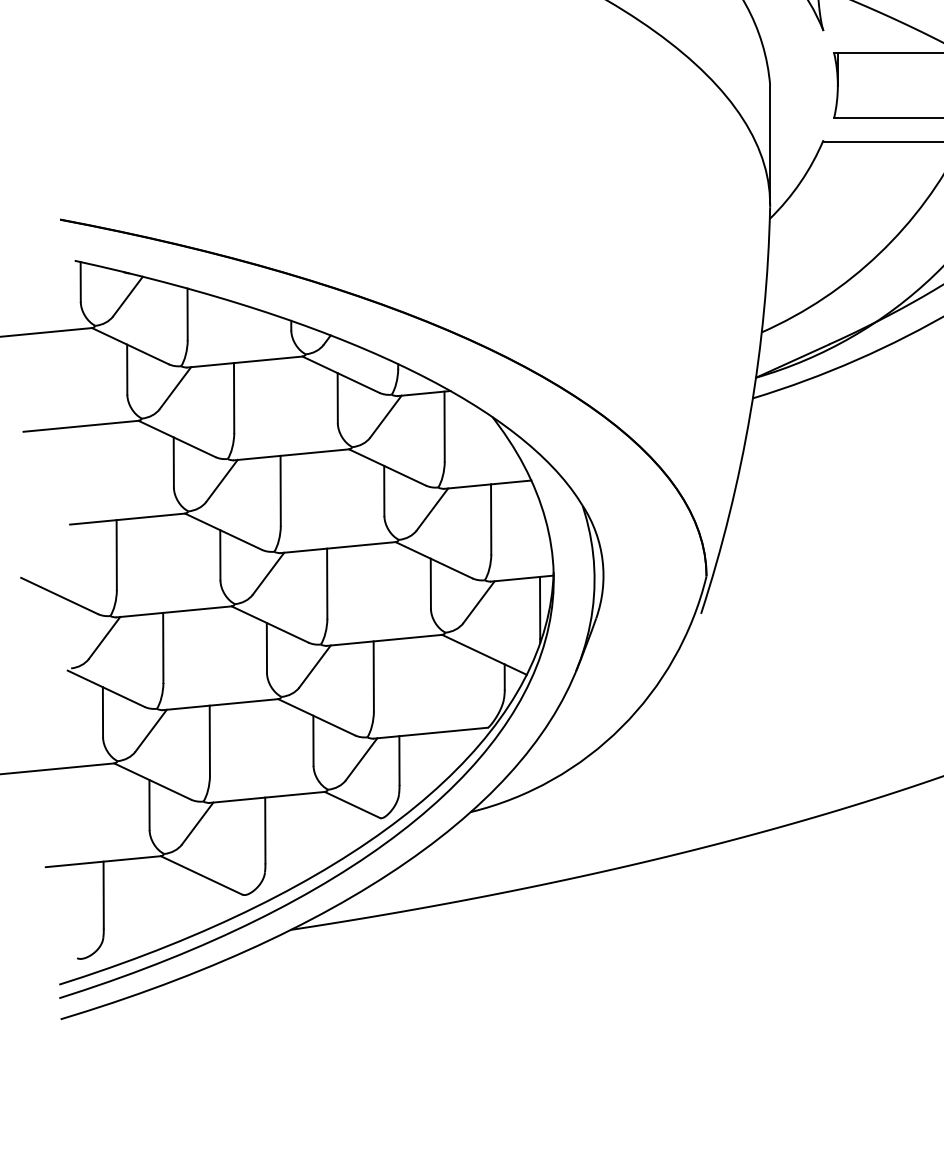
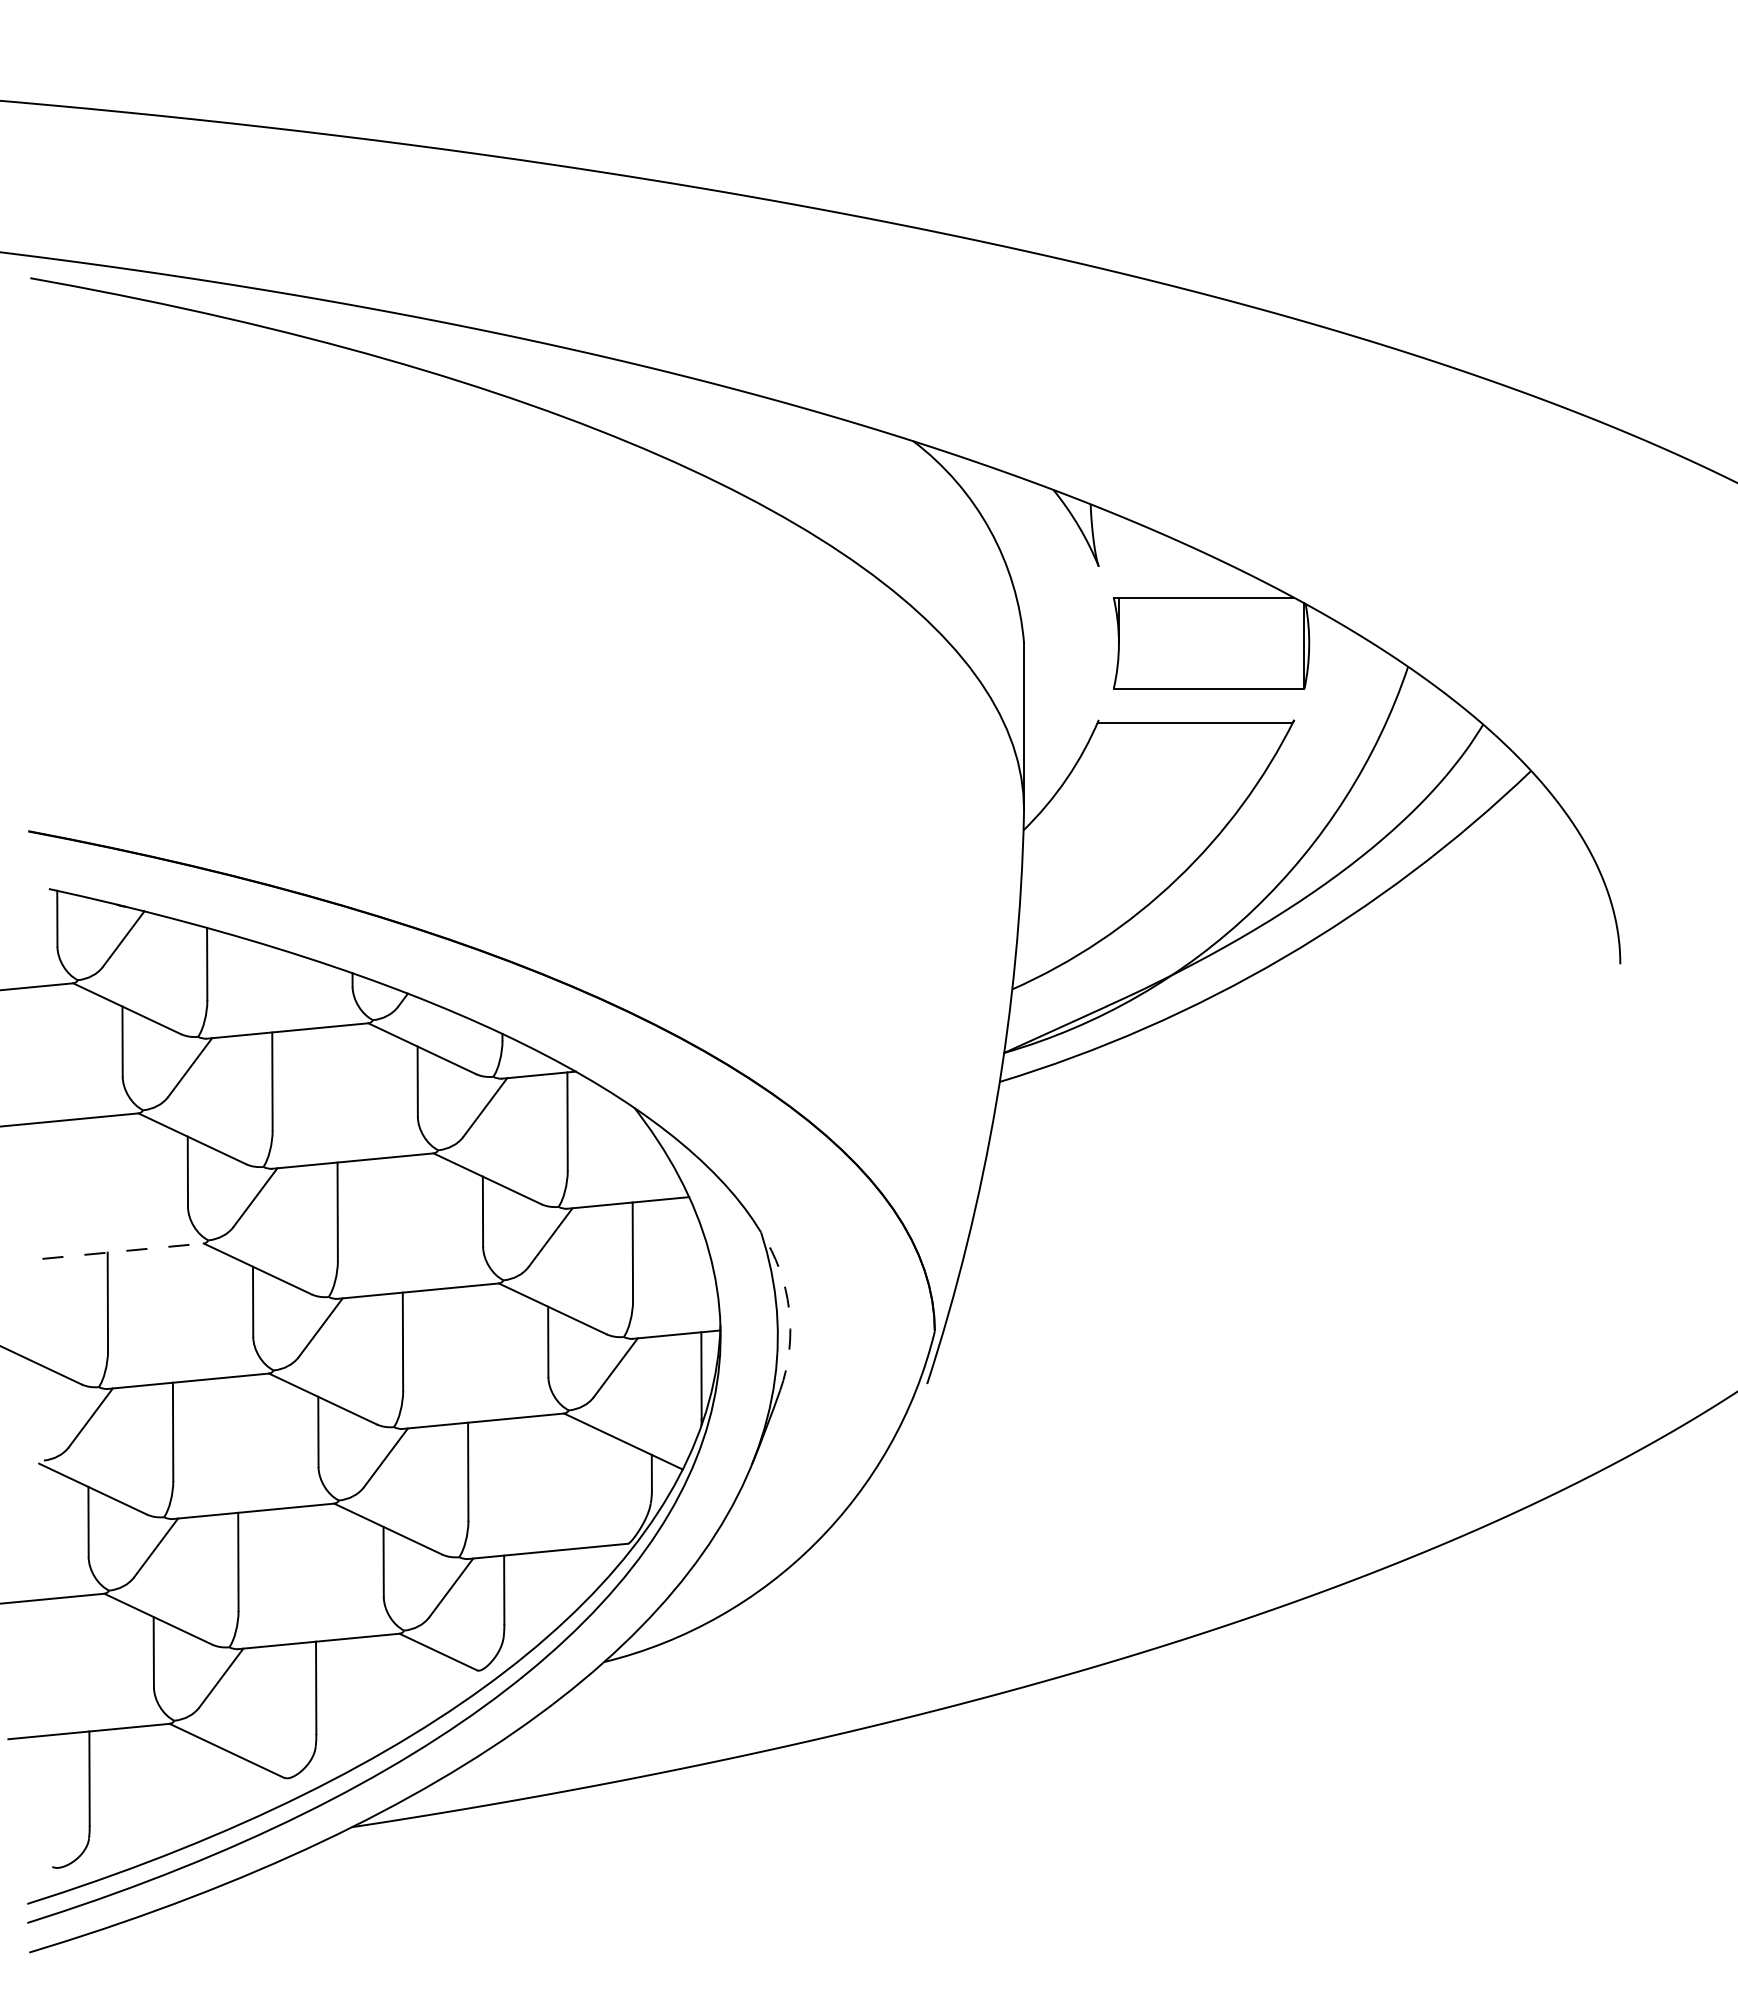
line: (127, 519) -> (123, 1251), solid -> dashed
arc: (602, 560) -> (789, 1309), solid -> dashed

